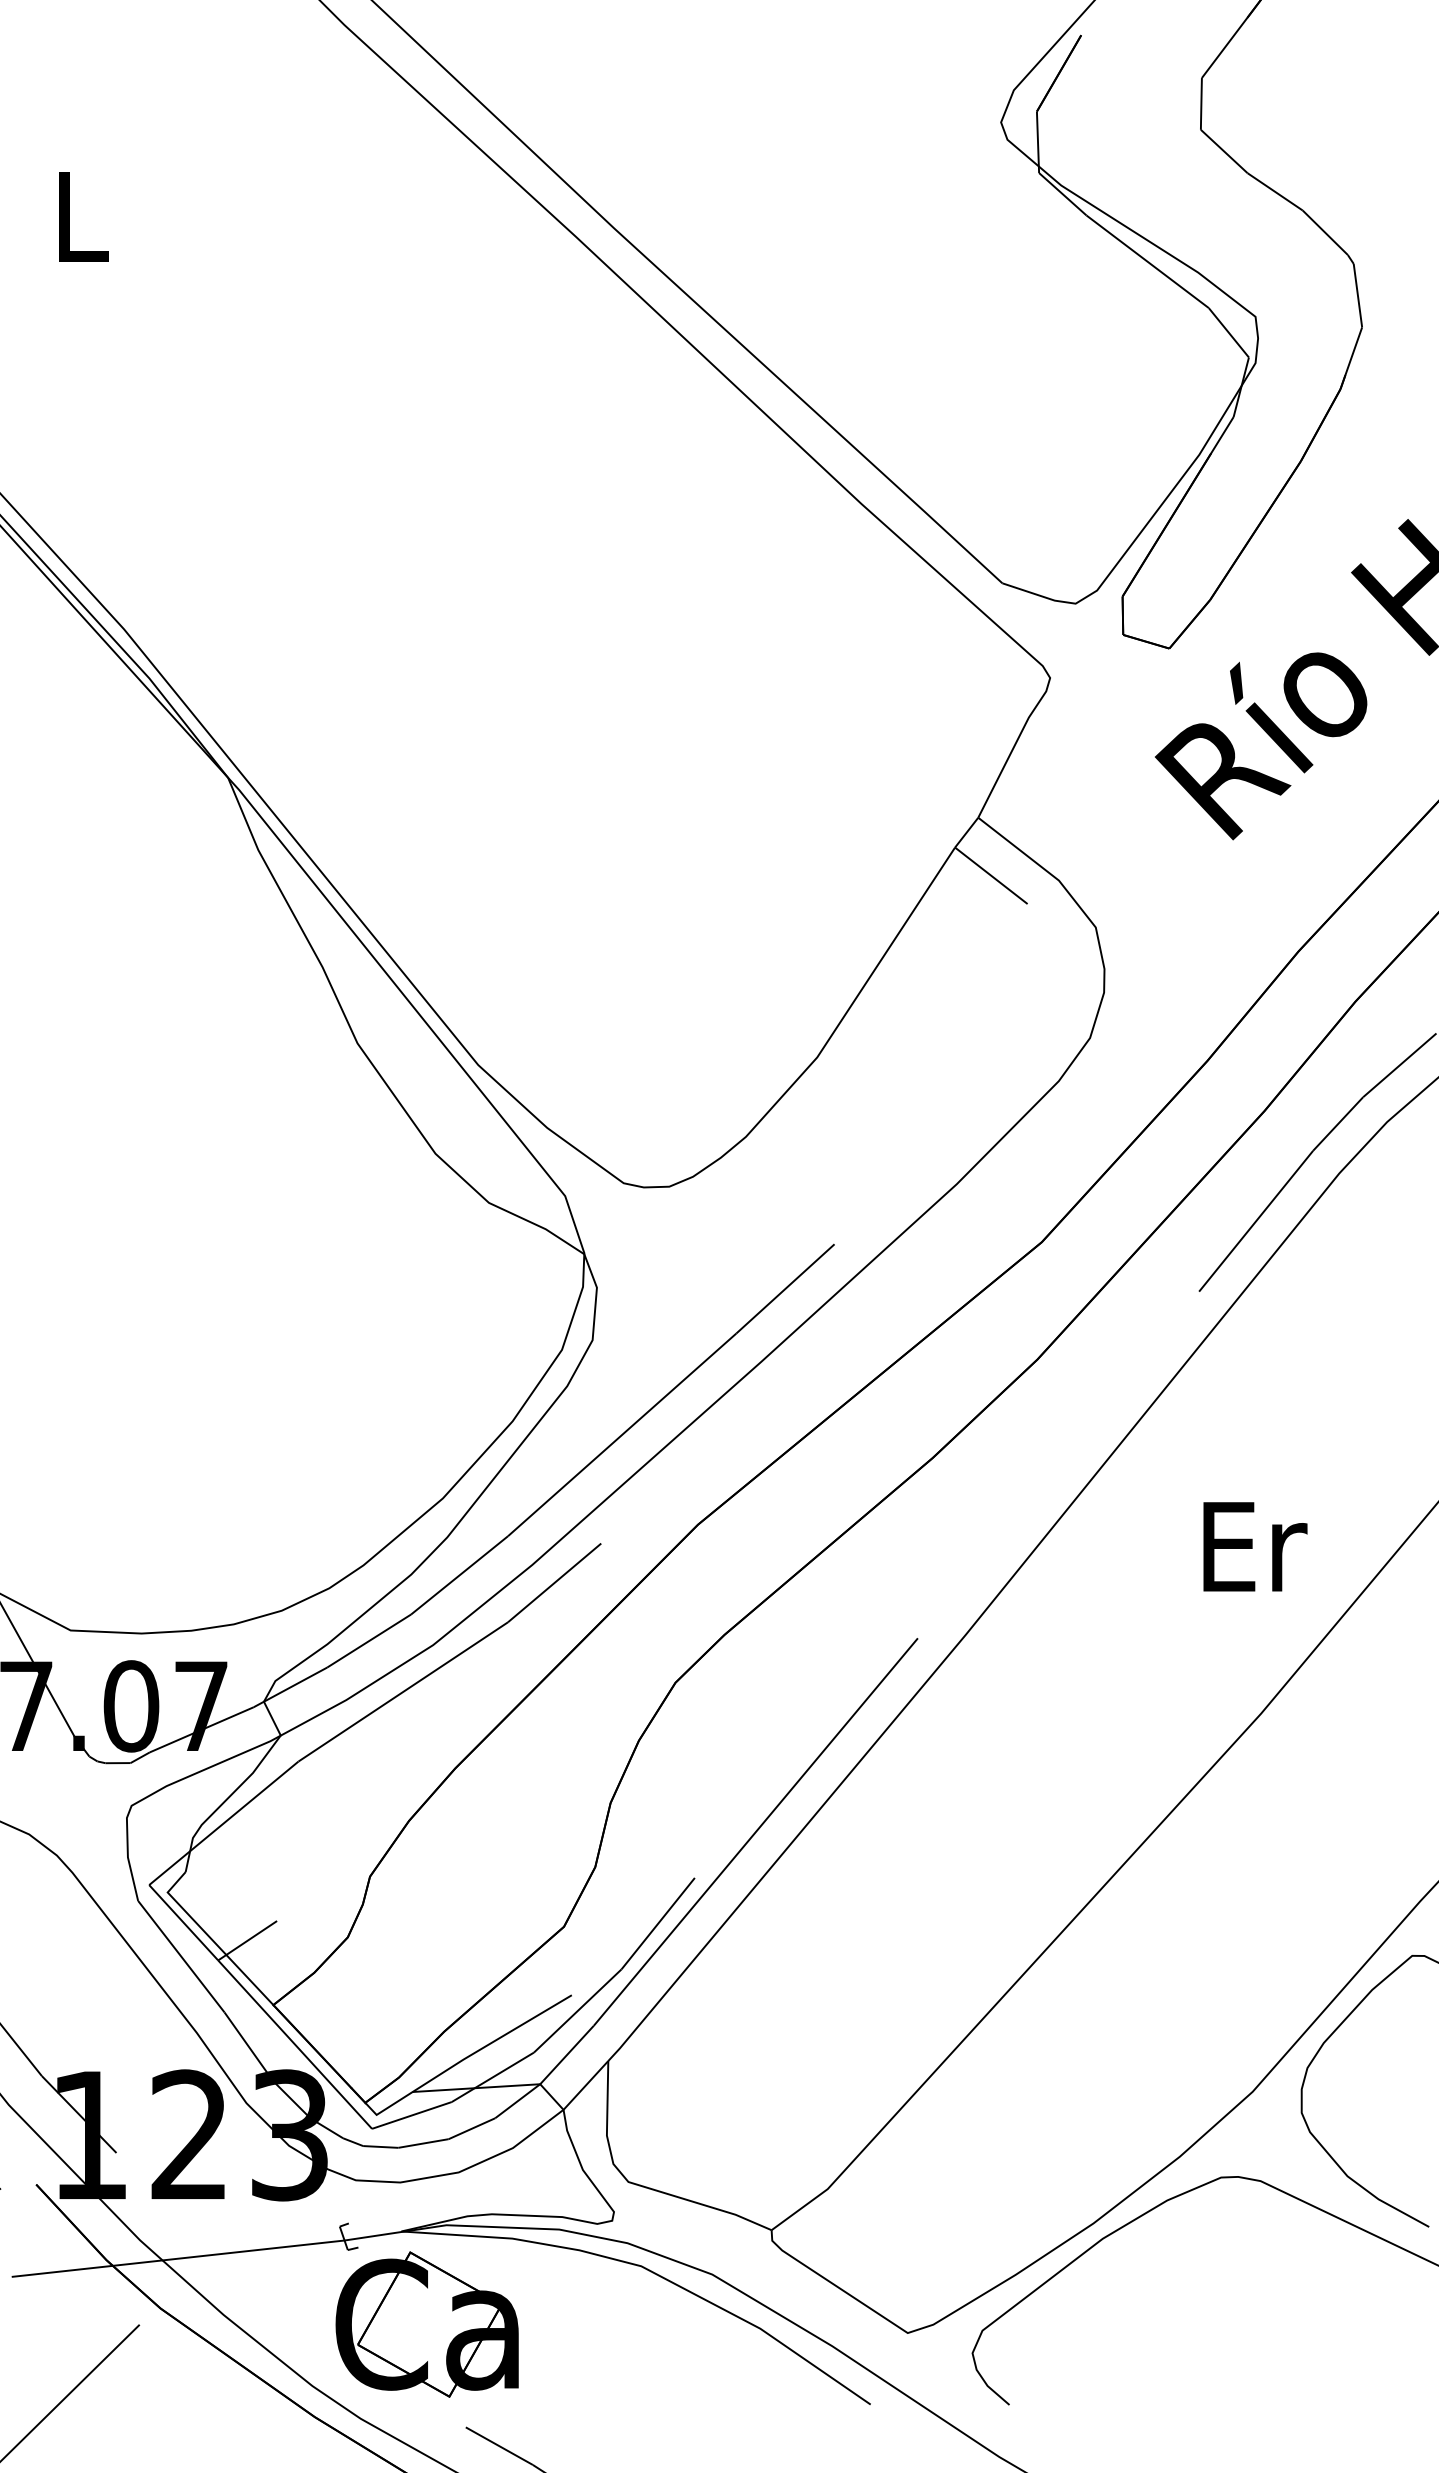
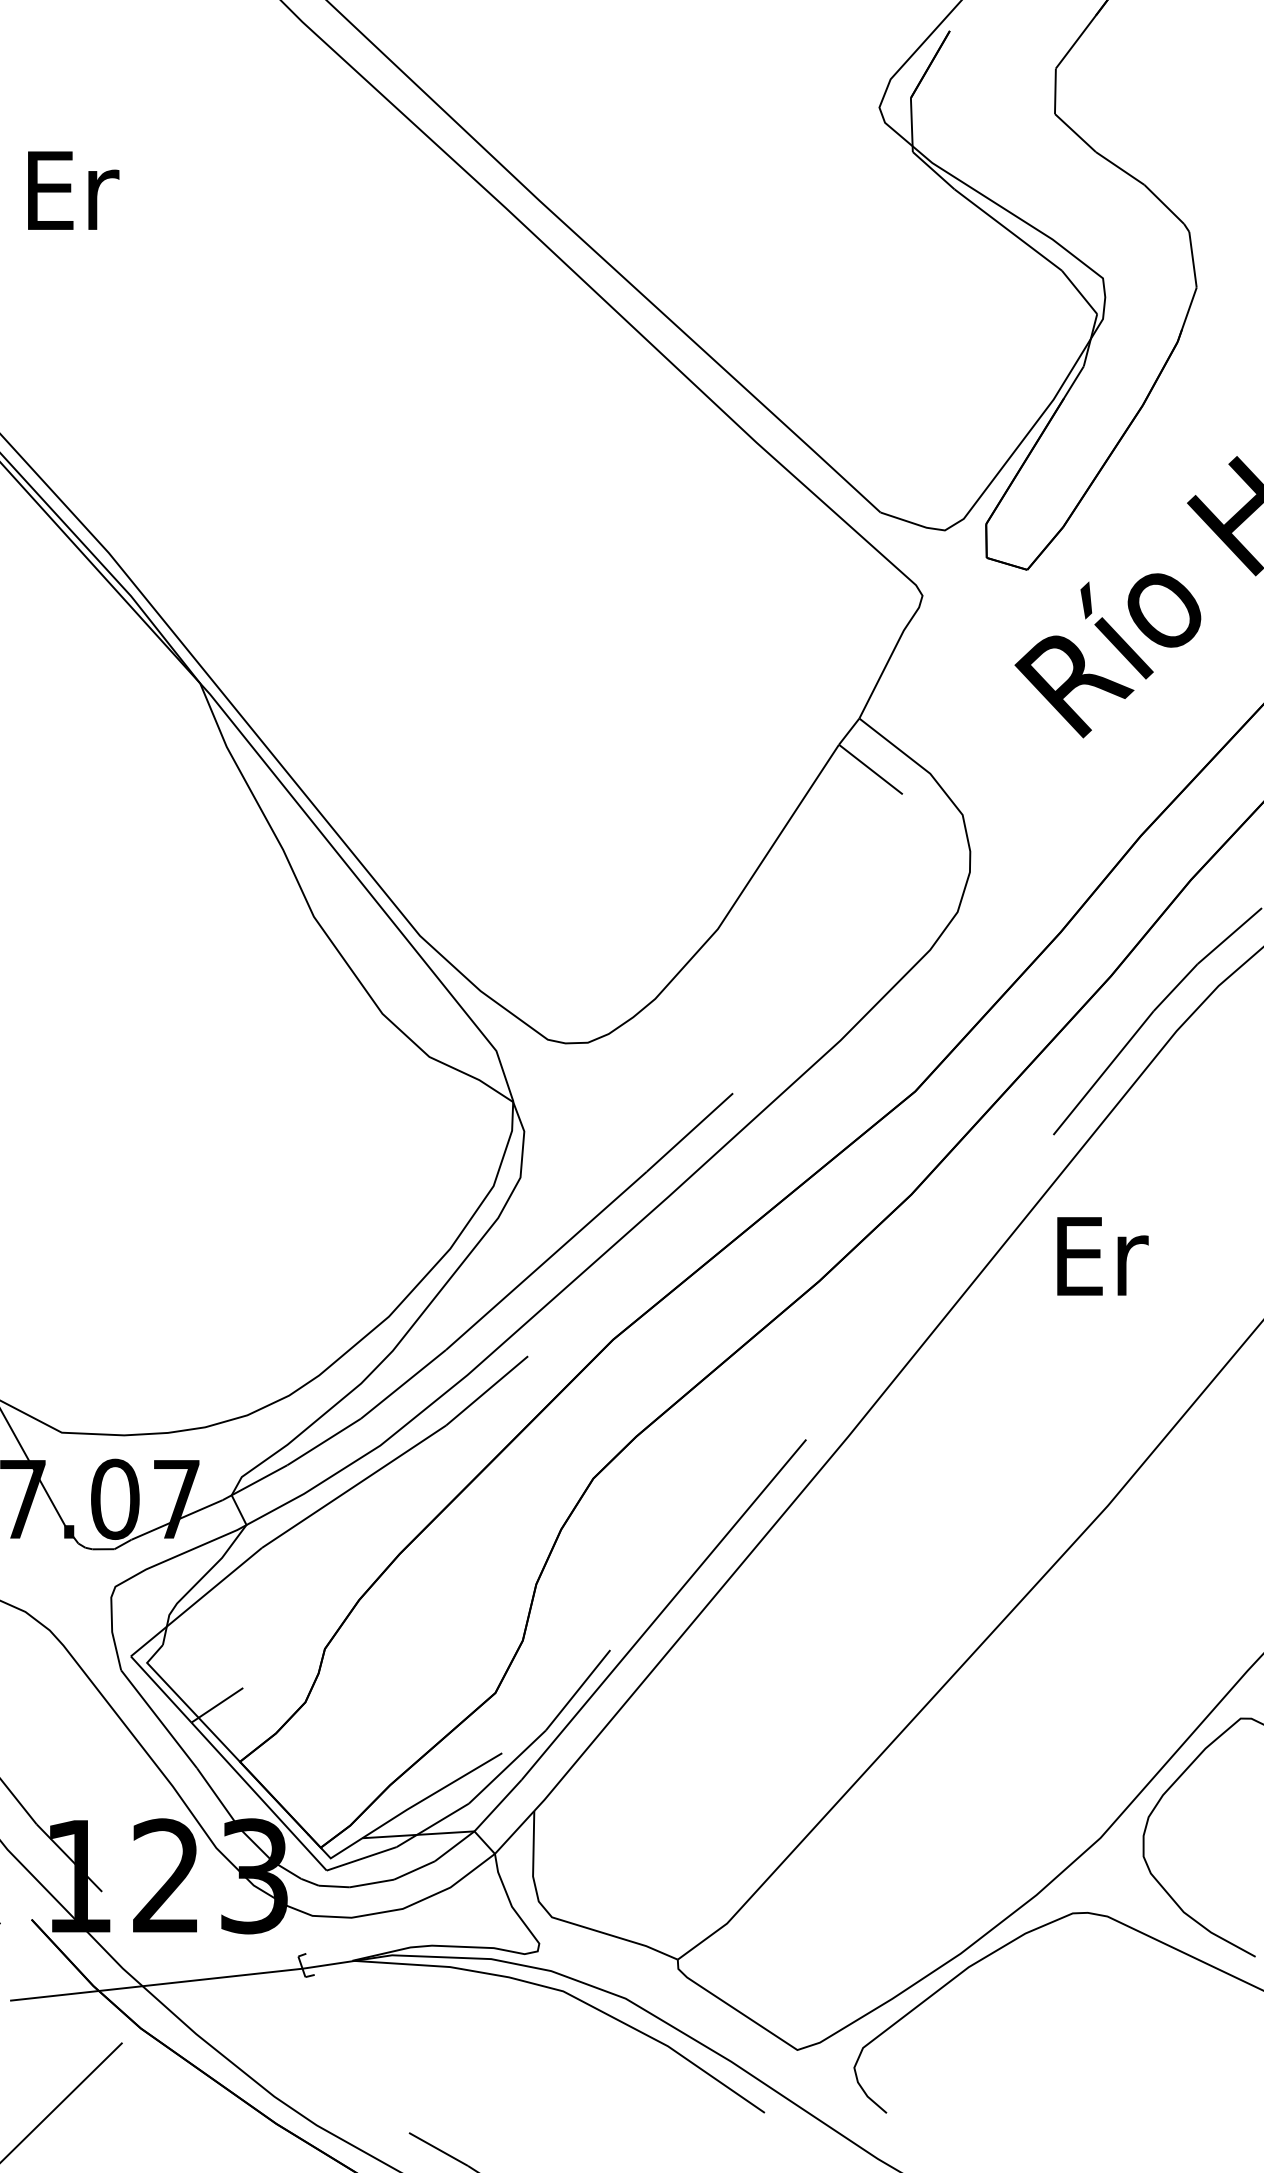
text: (84, 216) -> (74, 190), L -> Er
text: (1255, 1546) -> (1102, 1256), moved
part: (426, 2324) -> (374, 2042), removed

